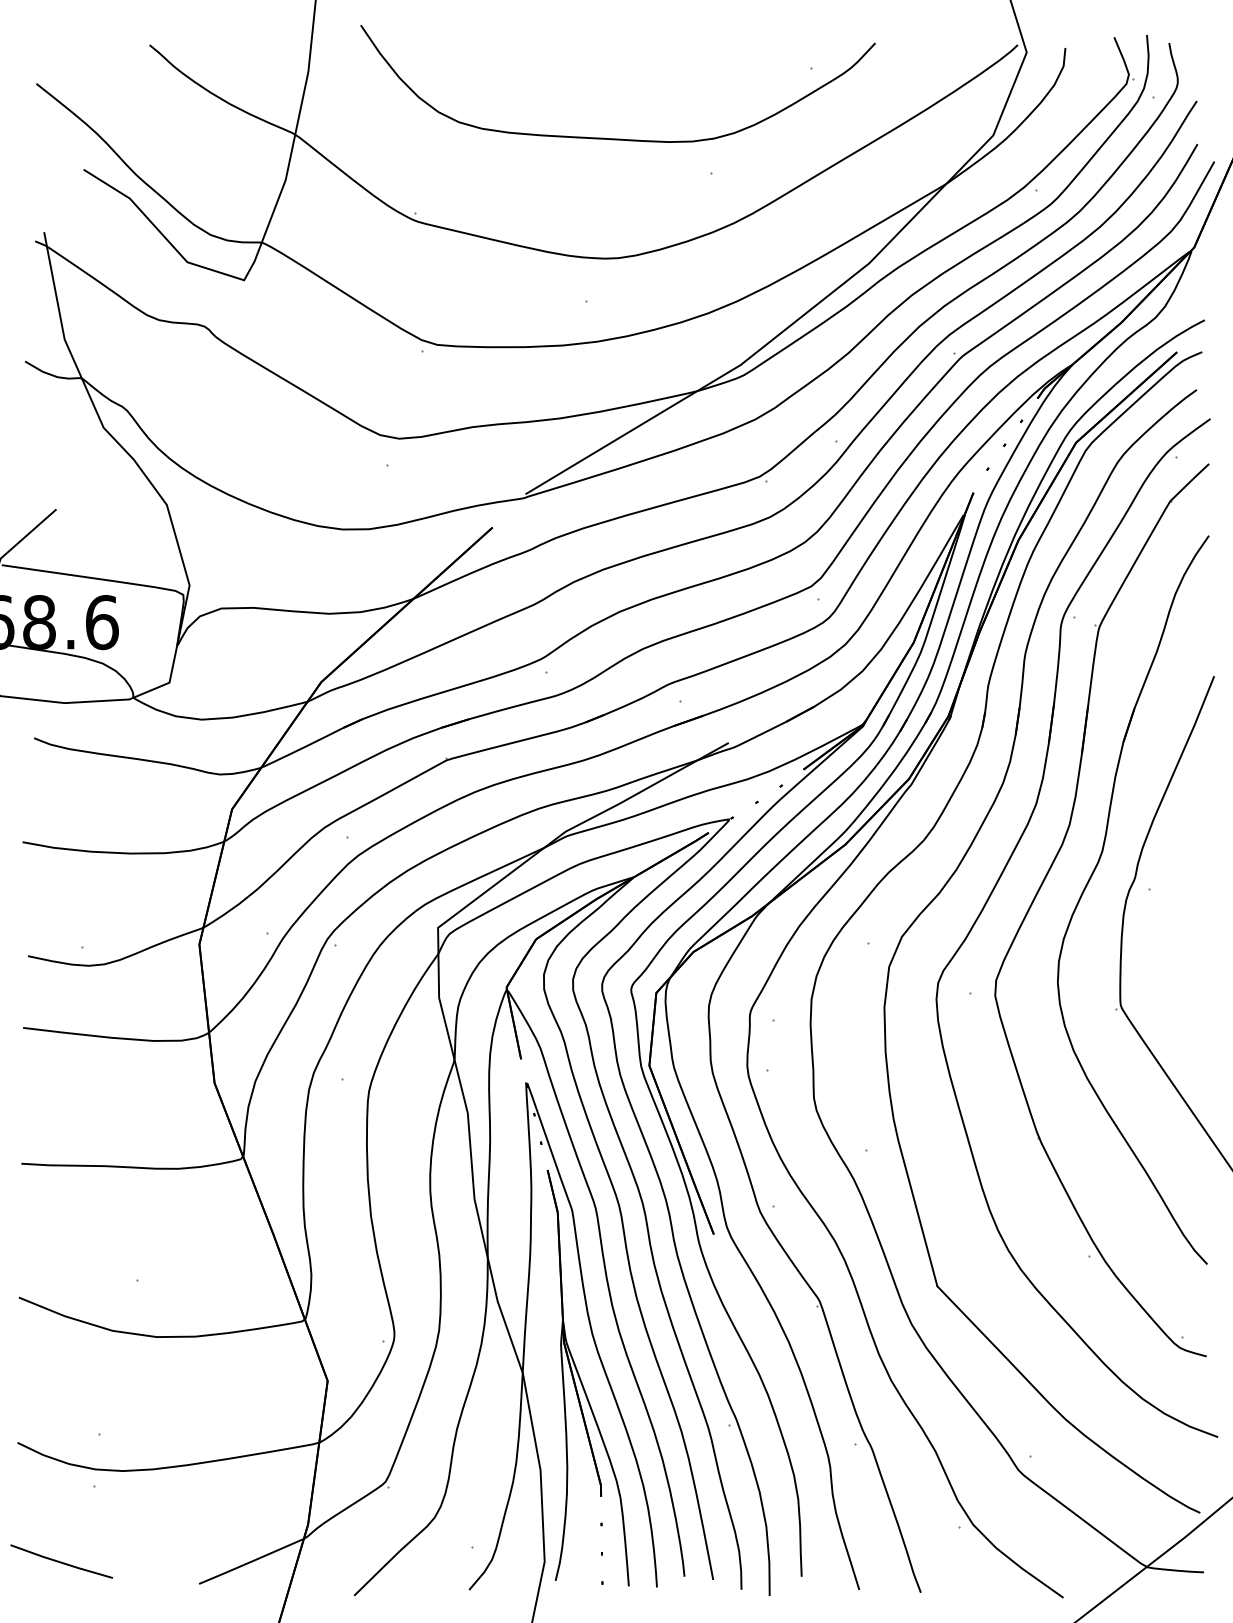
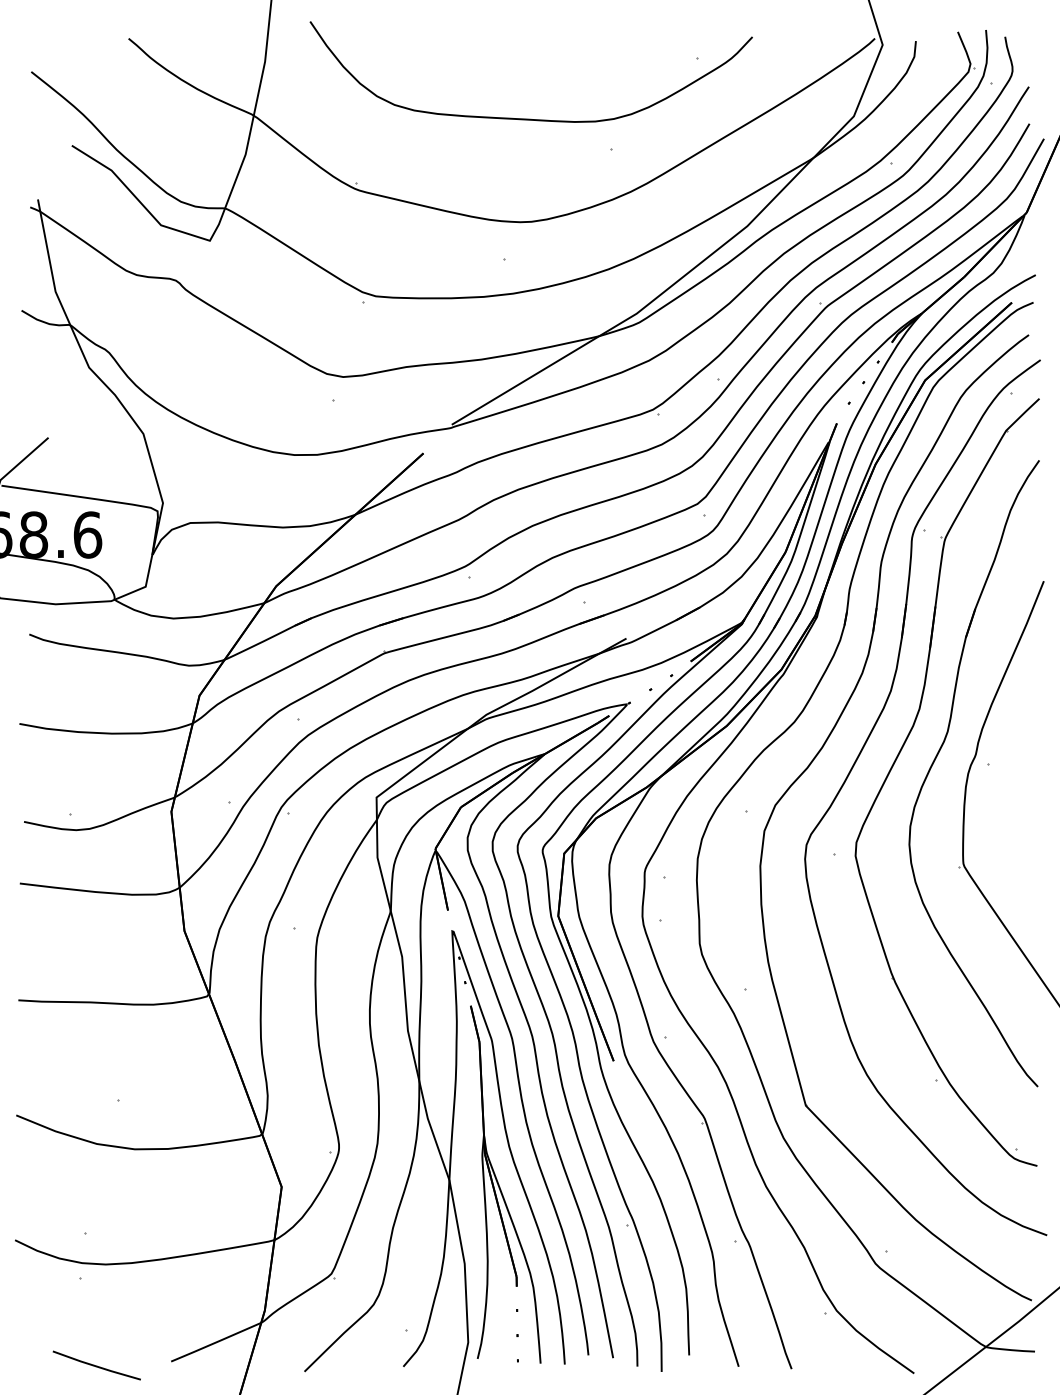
line: (61, 1561) -> (96, 1365), moved

